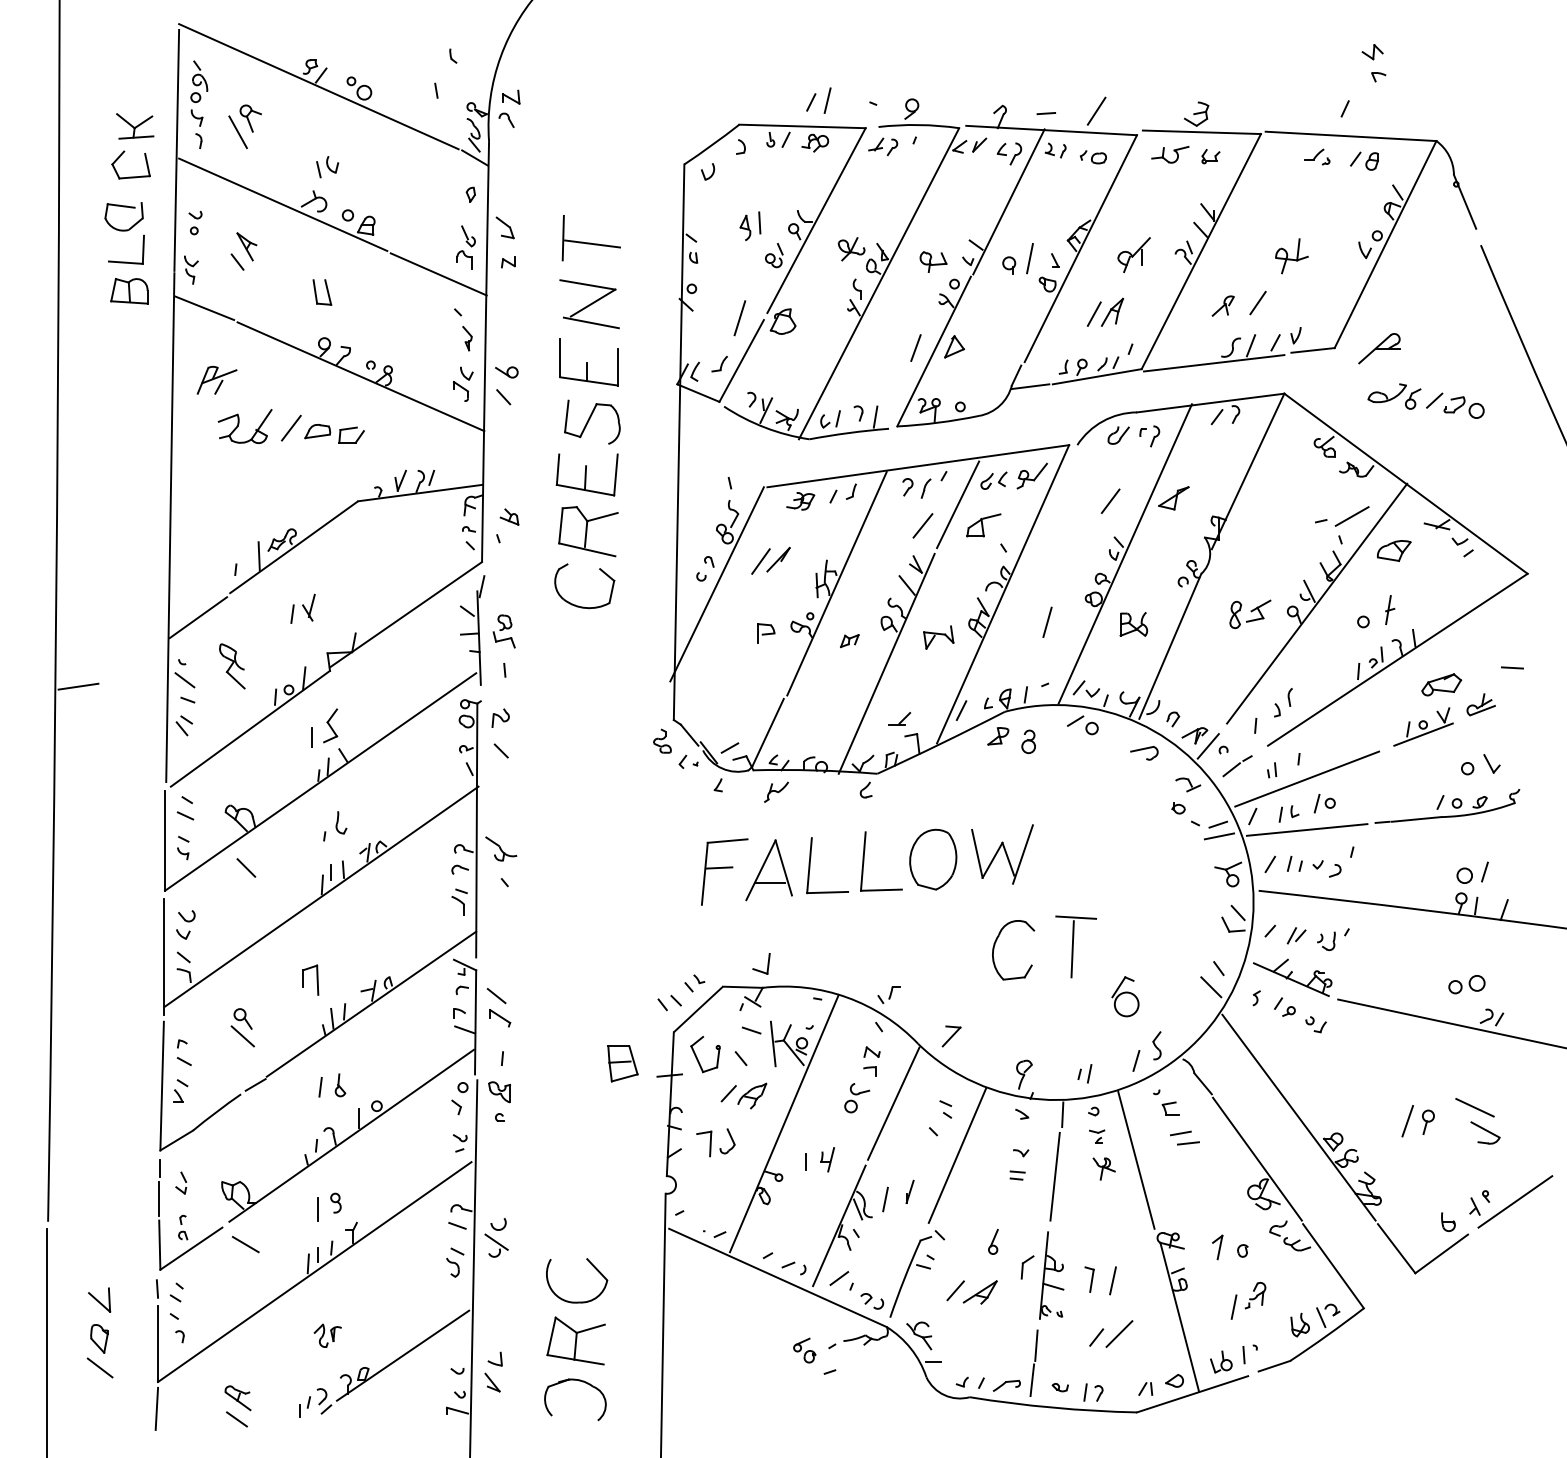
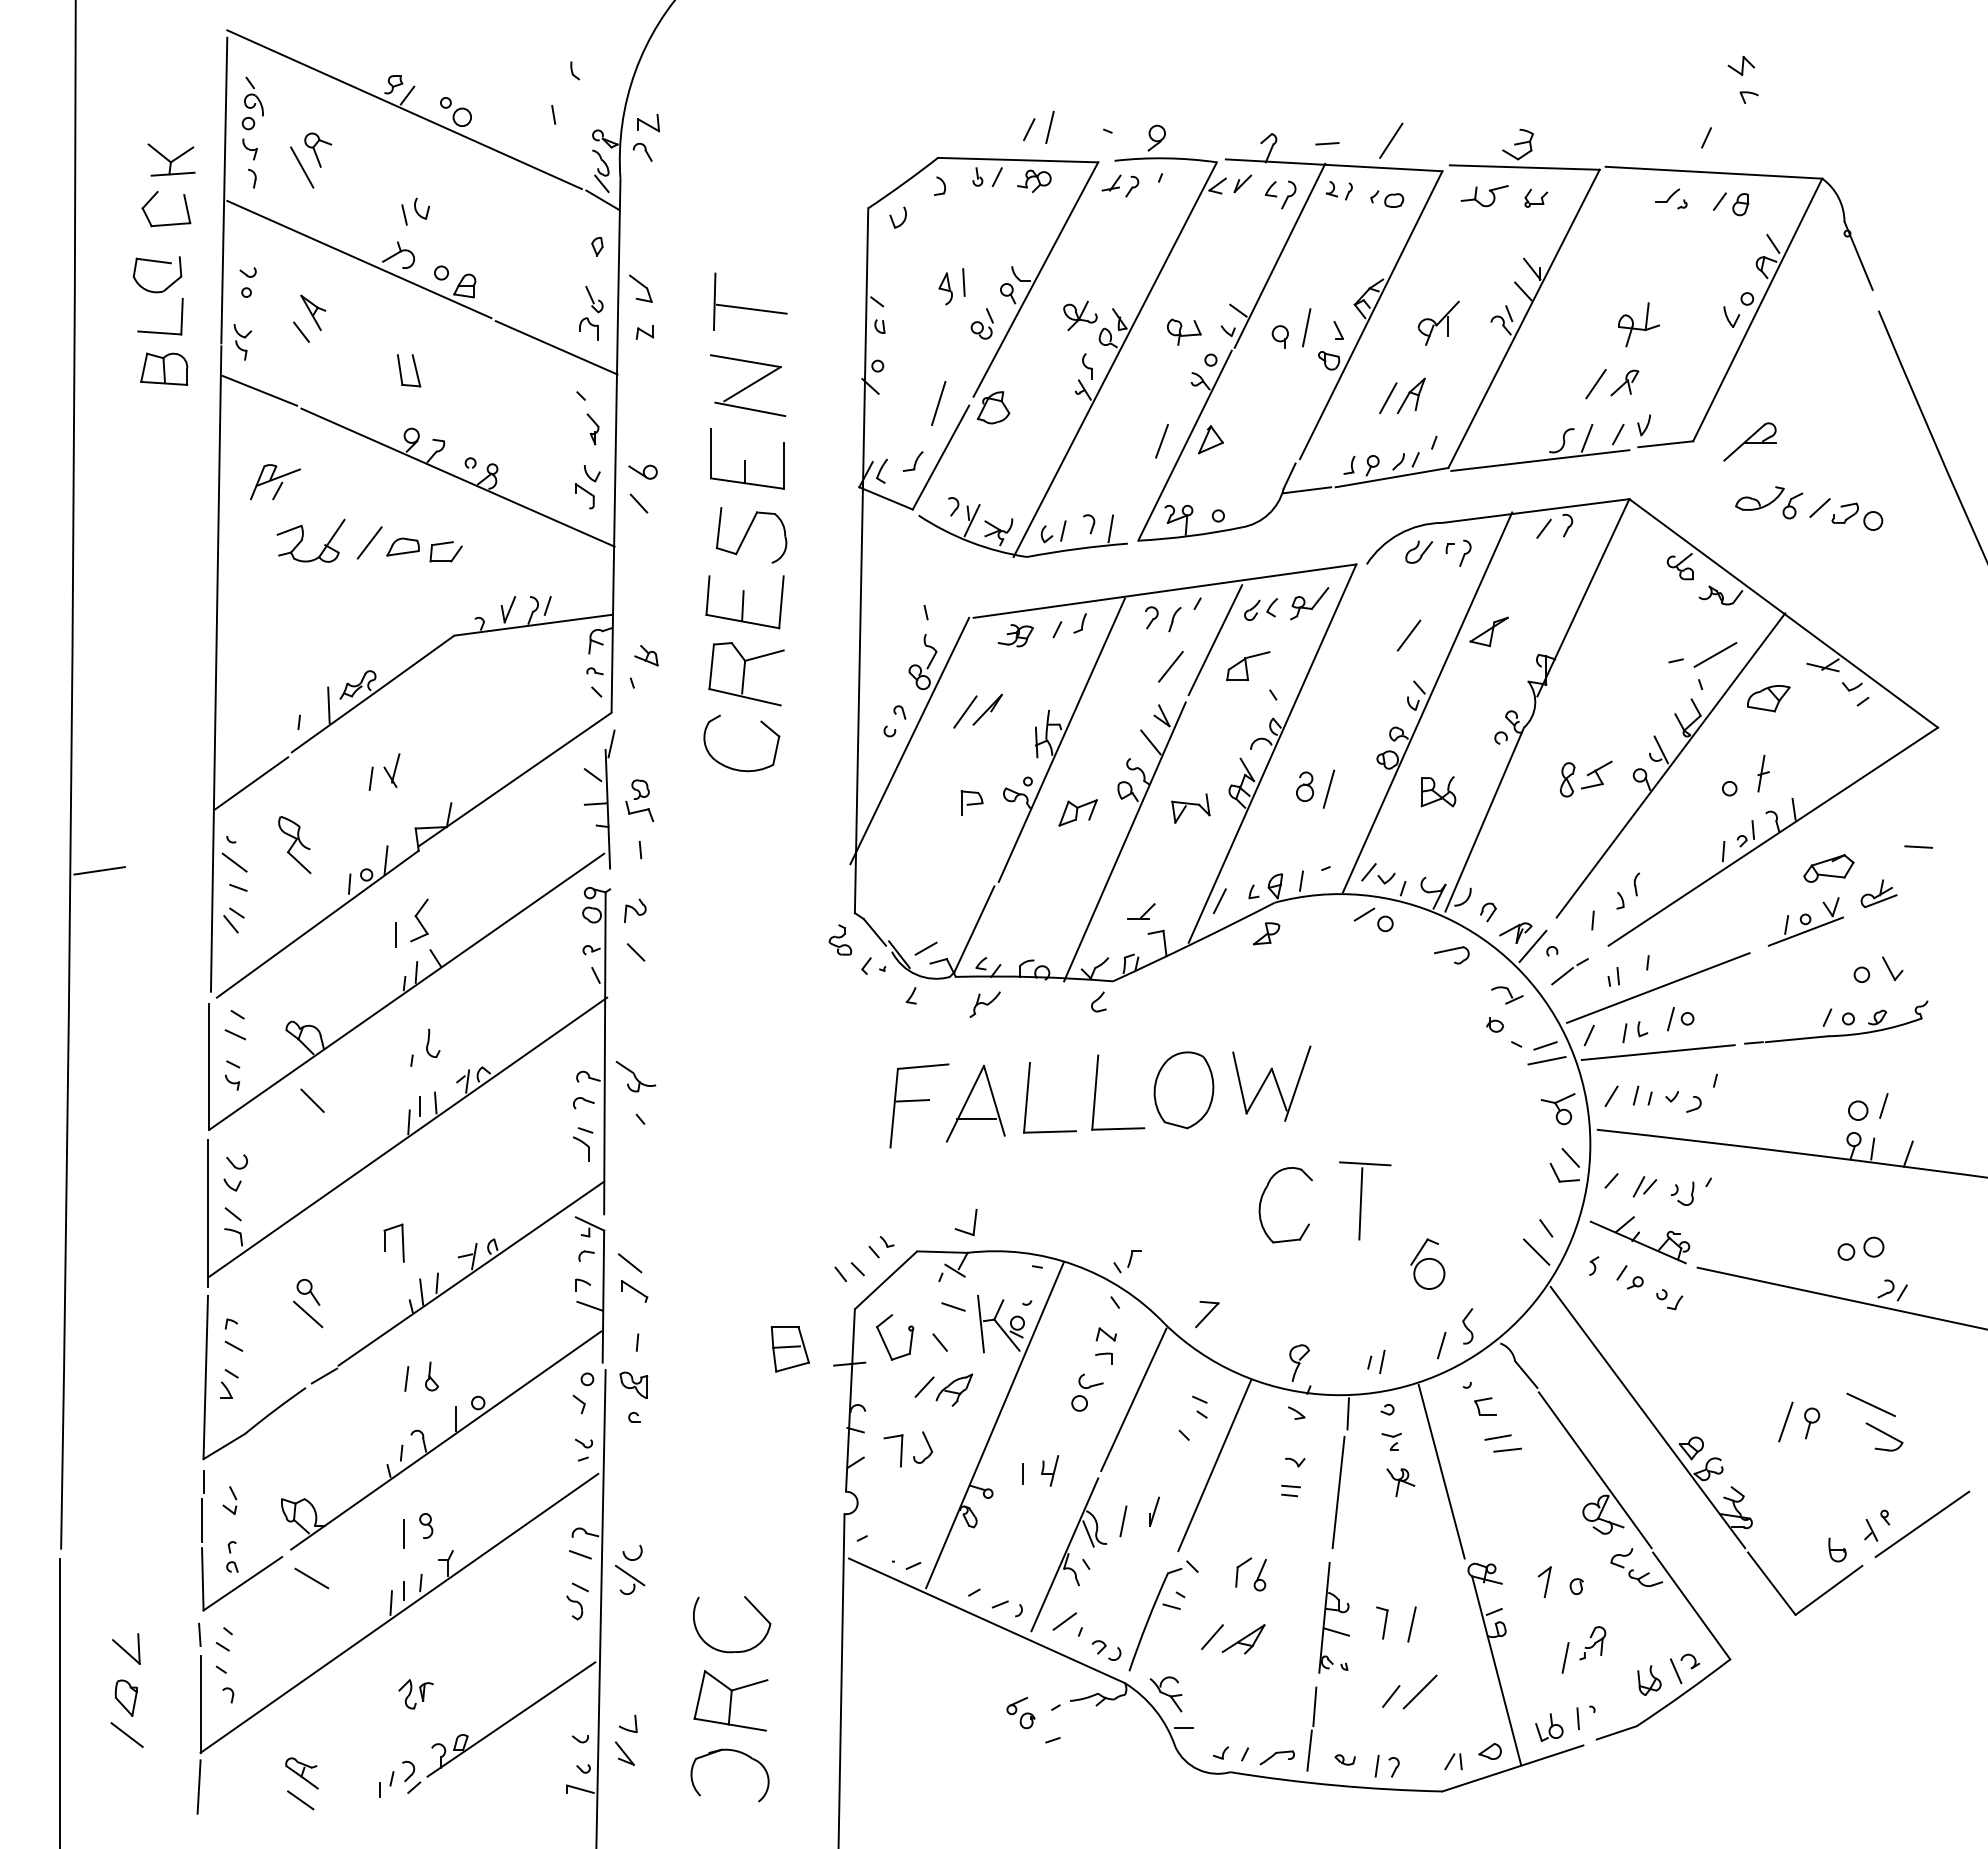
part: (1222, 305) -> (1624, 382), moved
part: (849, 640) -> (1077, 812), size x1.67
part: (1029, 741) -> (1305, 786), moved
part: (1027, 1267) -> (1243, 1572), moved

